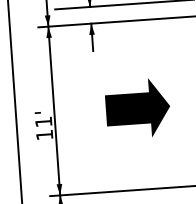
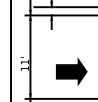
part: (137, 107) -> (71, 71), moved

